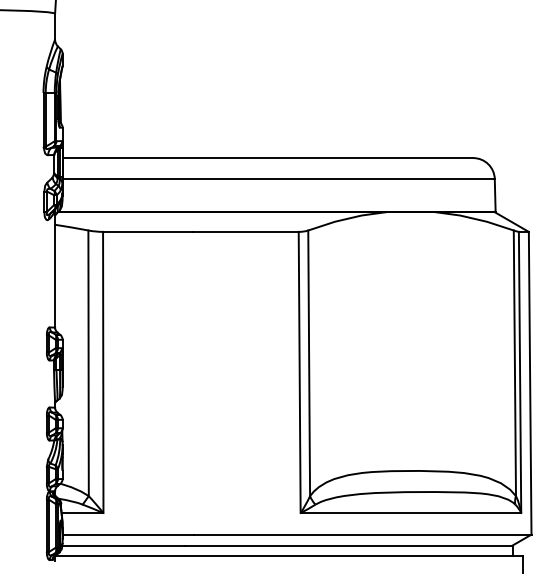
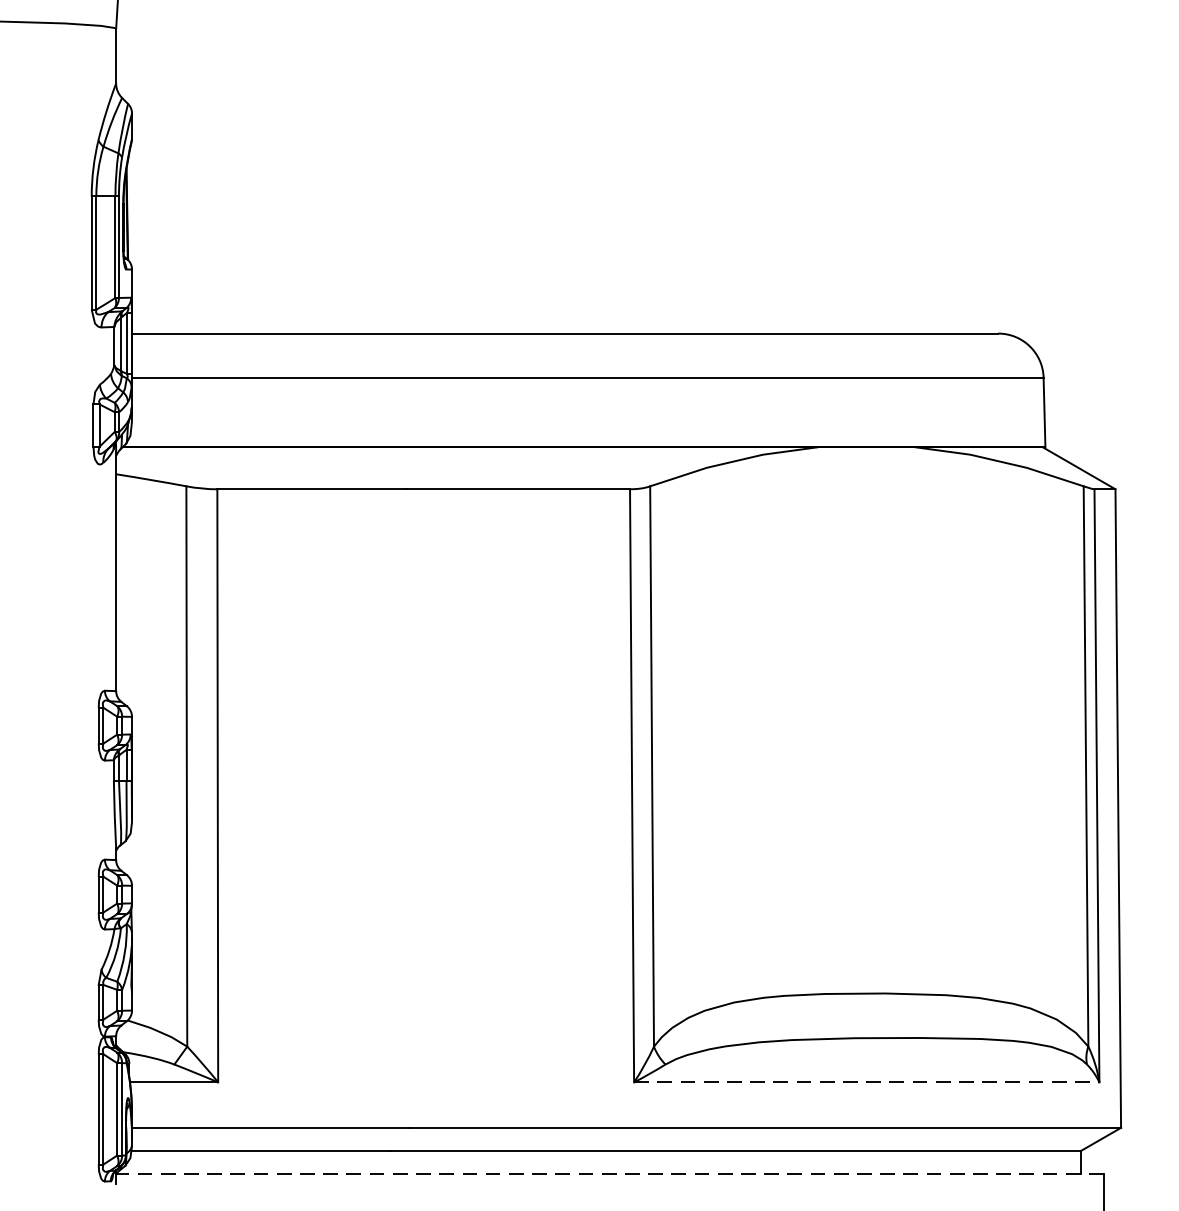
line: (411, 513) -> (867, 1083), solid -> dashed
line: (289, 556) -> (610, 1173), solid -> dashed

